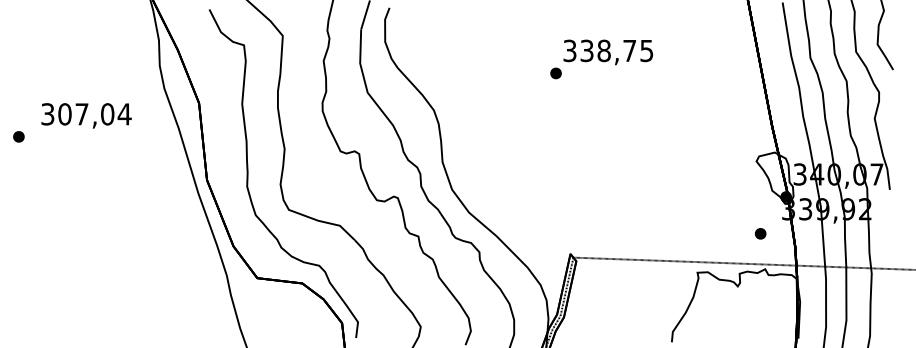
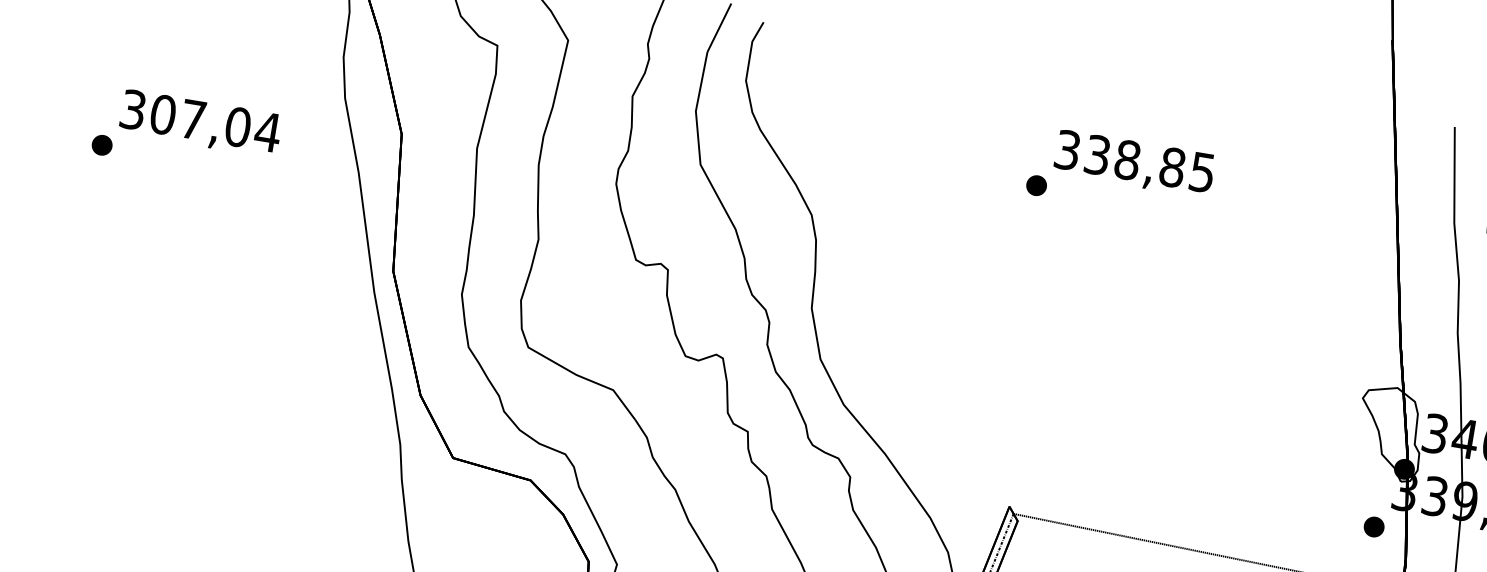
text: (629, 50) -> (1172, 166), 338,75 -> 338,85
part: (18, 136) -> (101, 144), moved
part: (760, 233) -> (1373, 526), moved

